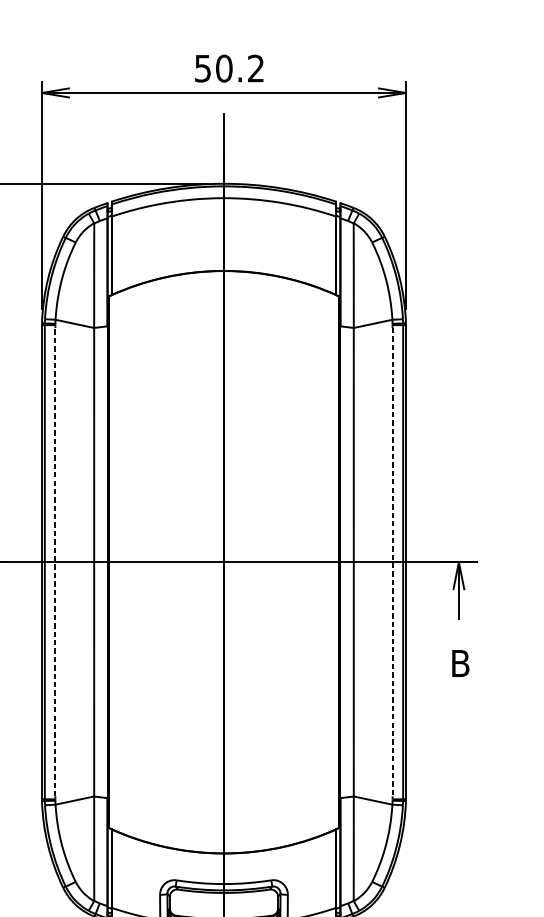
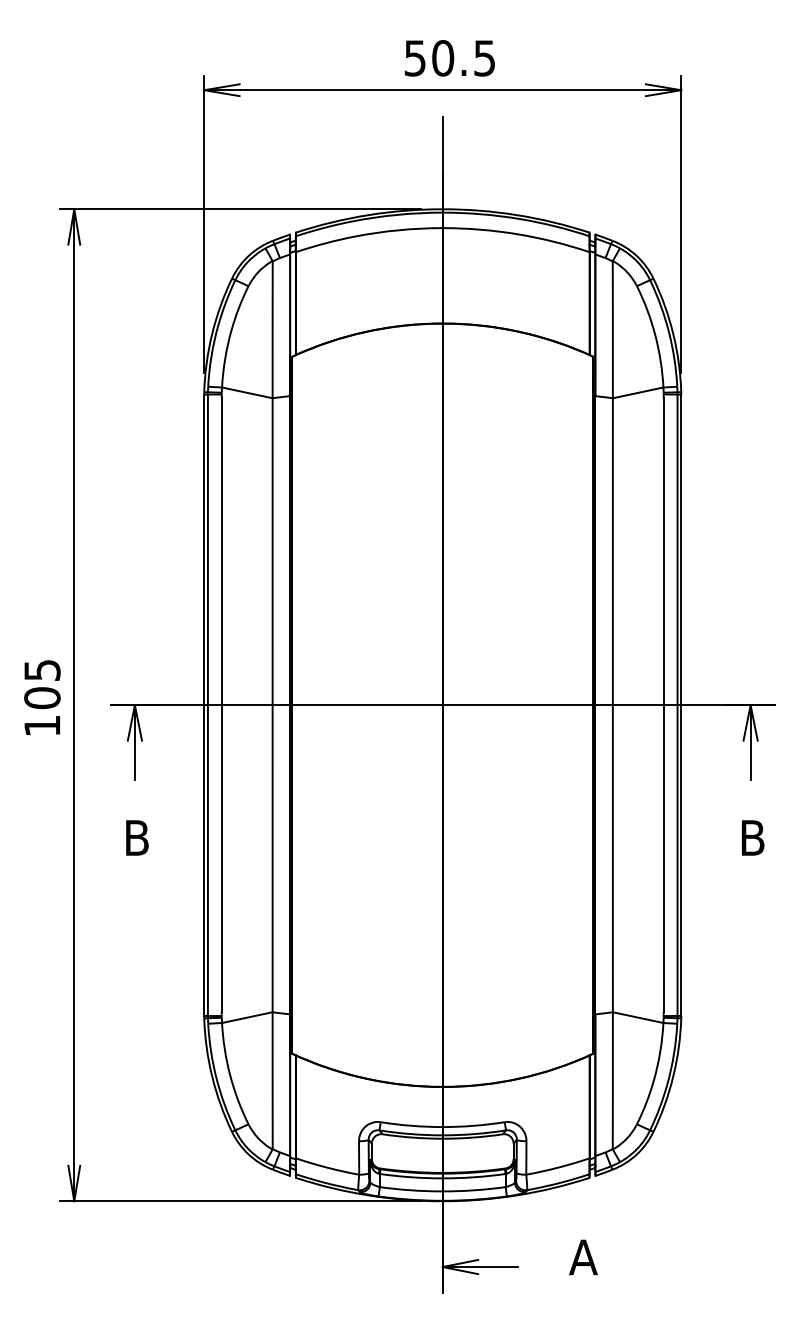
text: (255, 68) -> (484, 58), 50.2 -> 50.5
line: (55, 562) -> (221, 705), dashed -> solid
line: (392, 562) -> (663, 705), dashed -> solid

